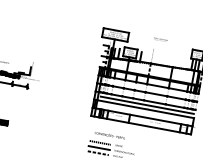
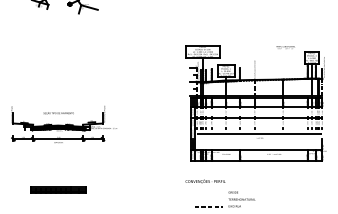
text: (160, 39) -> (285, 47), moved
line: (145, 100) -> (256, 128), removed
line: (143, 108) -> (256, 139), removed
text: (109, 135) -> (205, 181), moved
line: (99, 143) -> (208, 193), removed
line: (99, 147) -> (208, 199), removed

